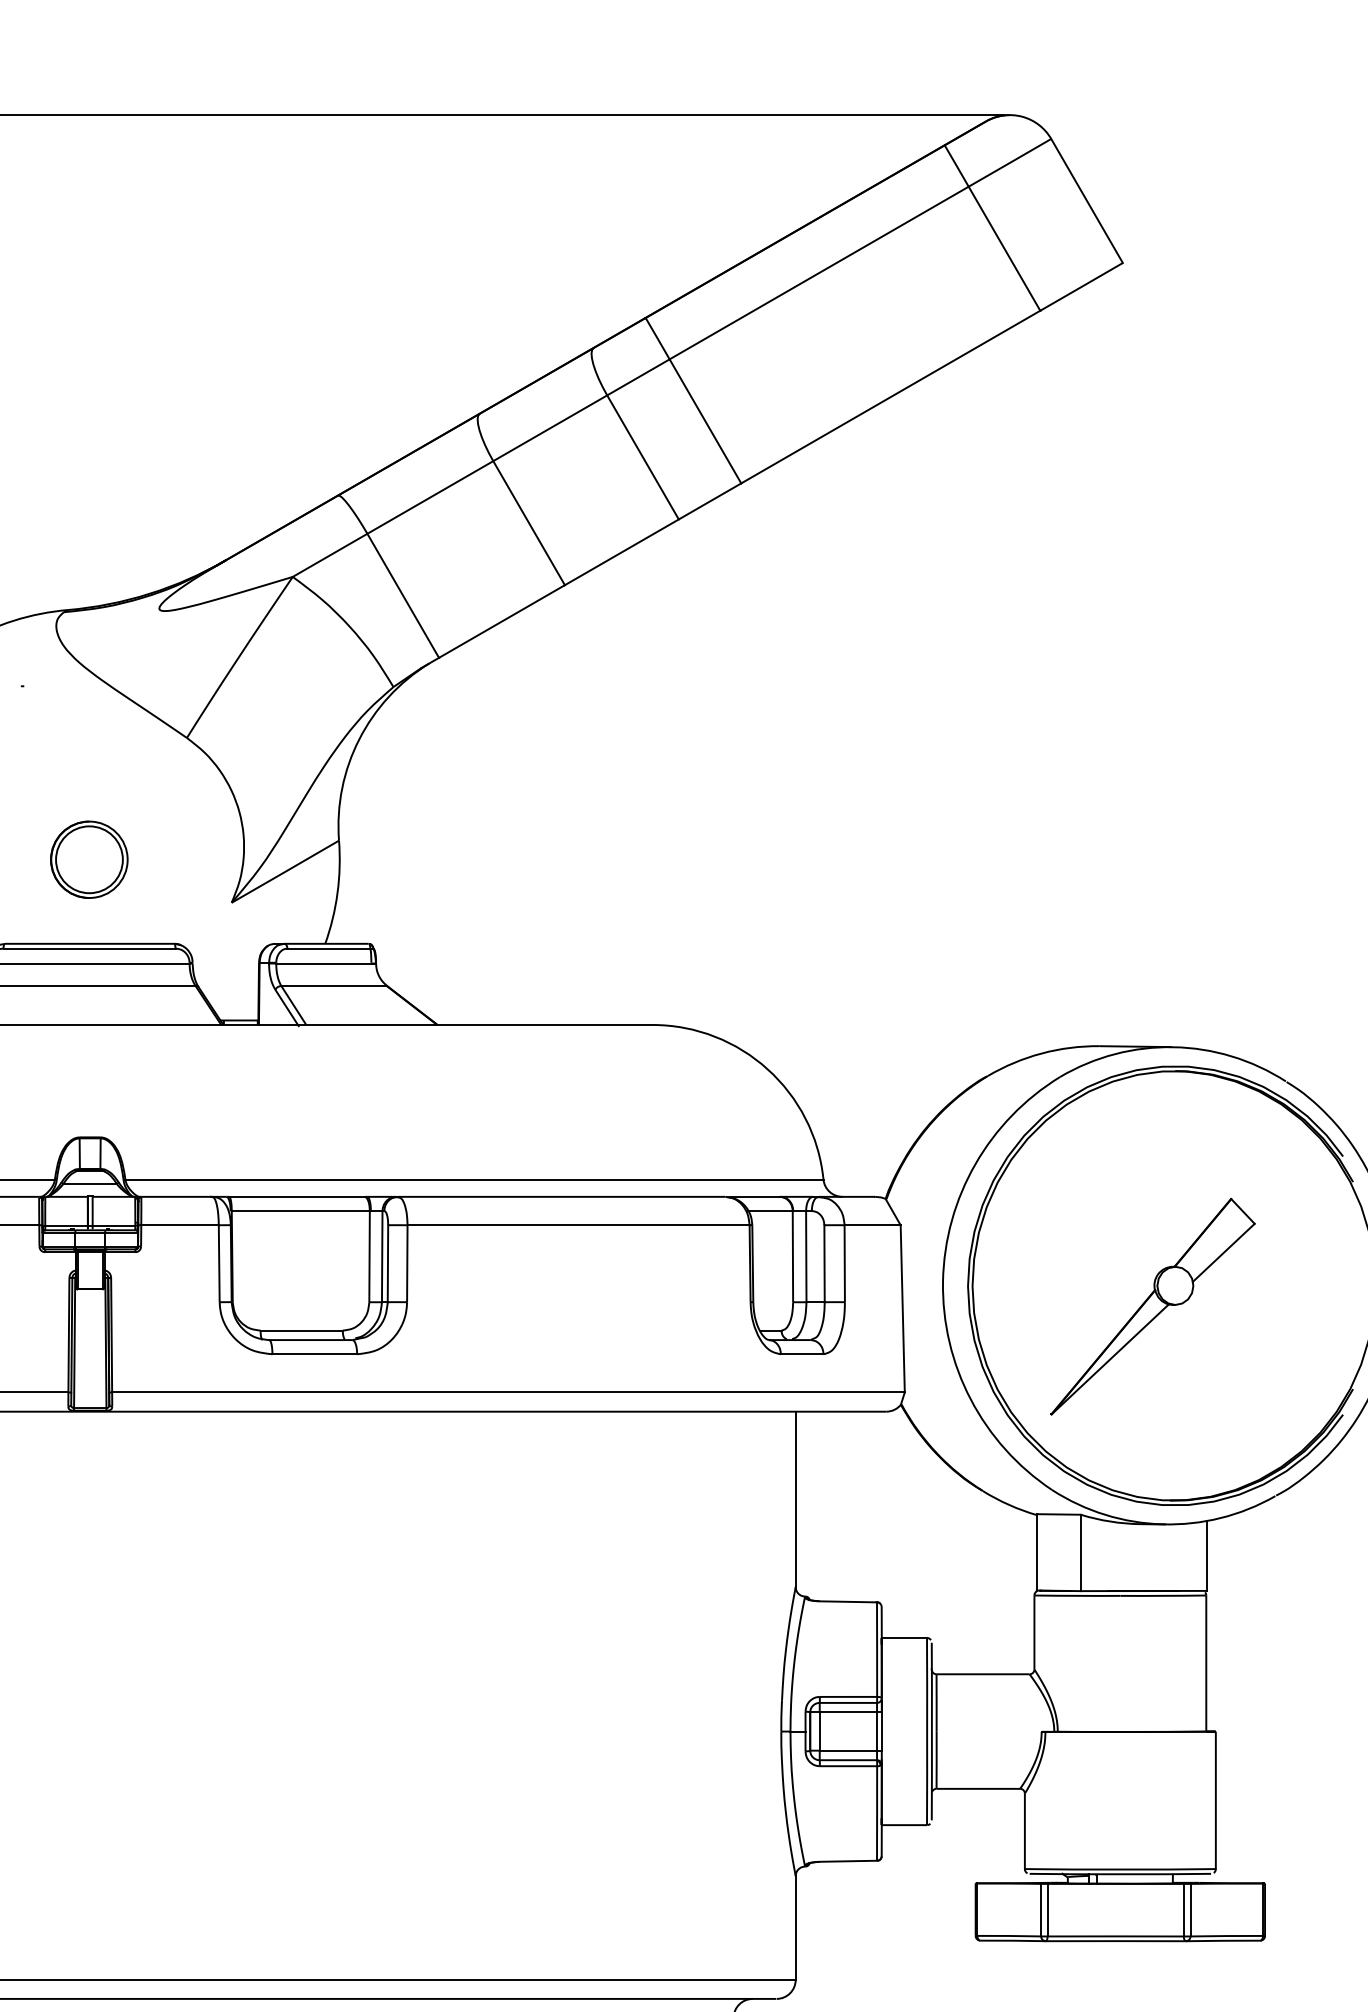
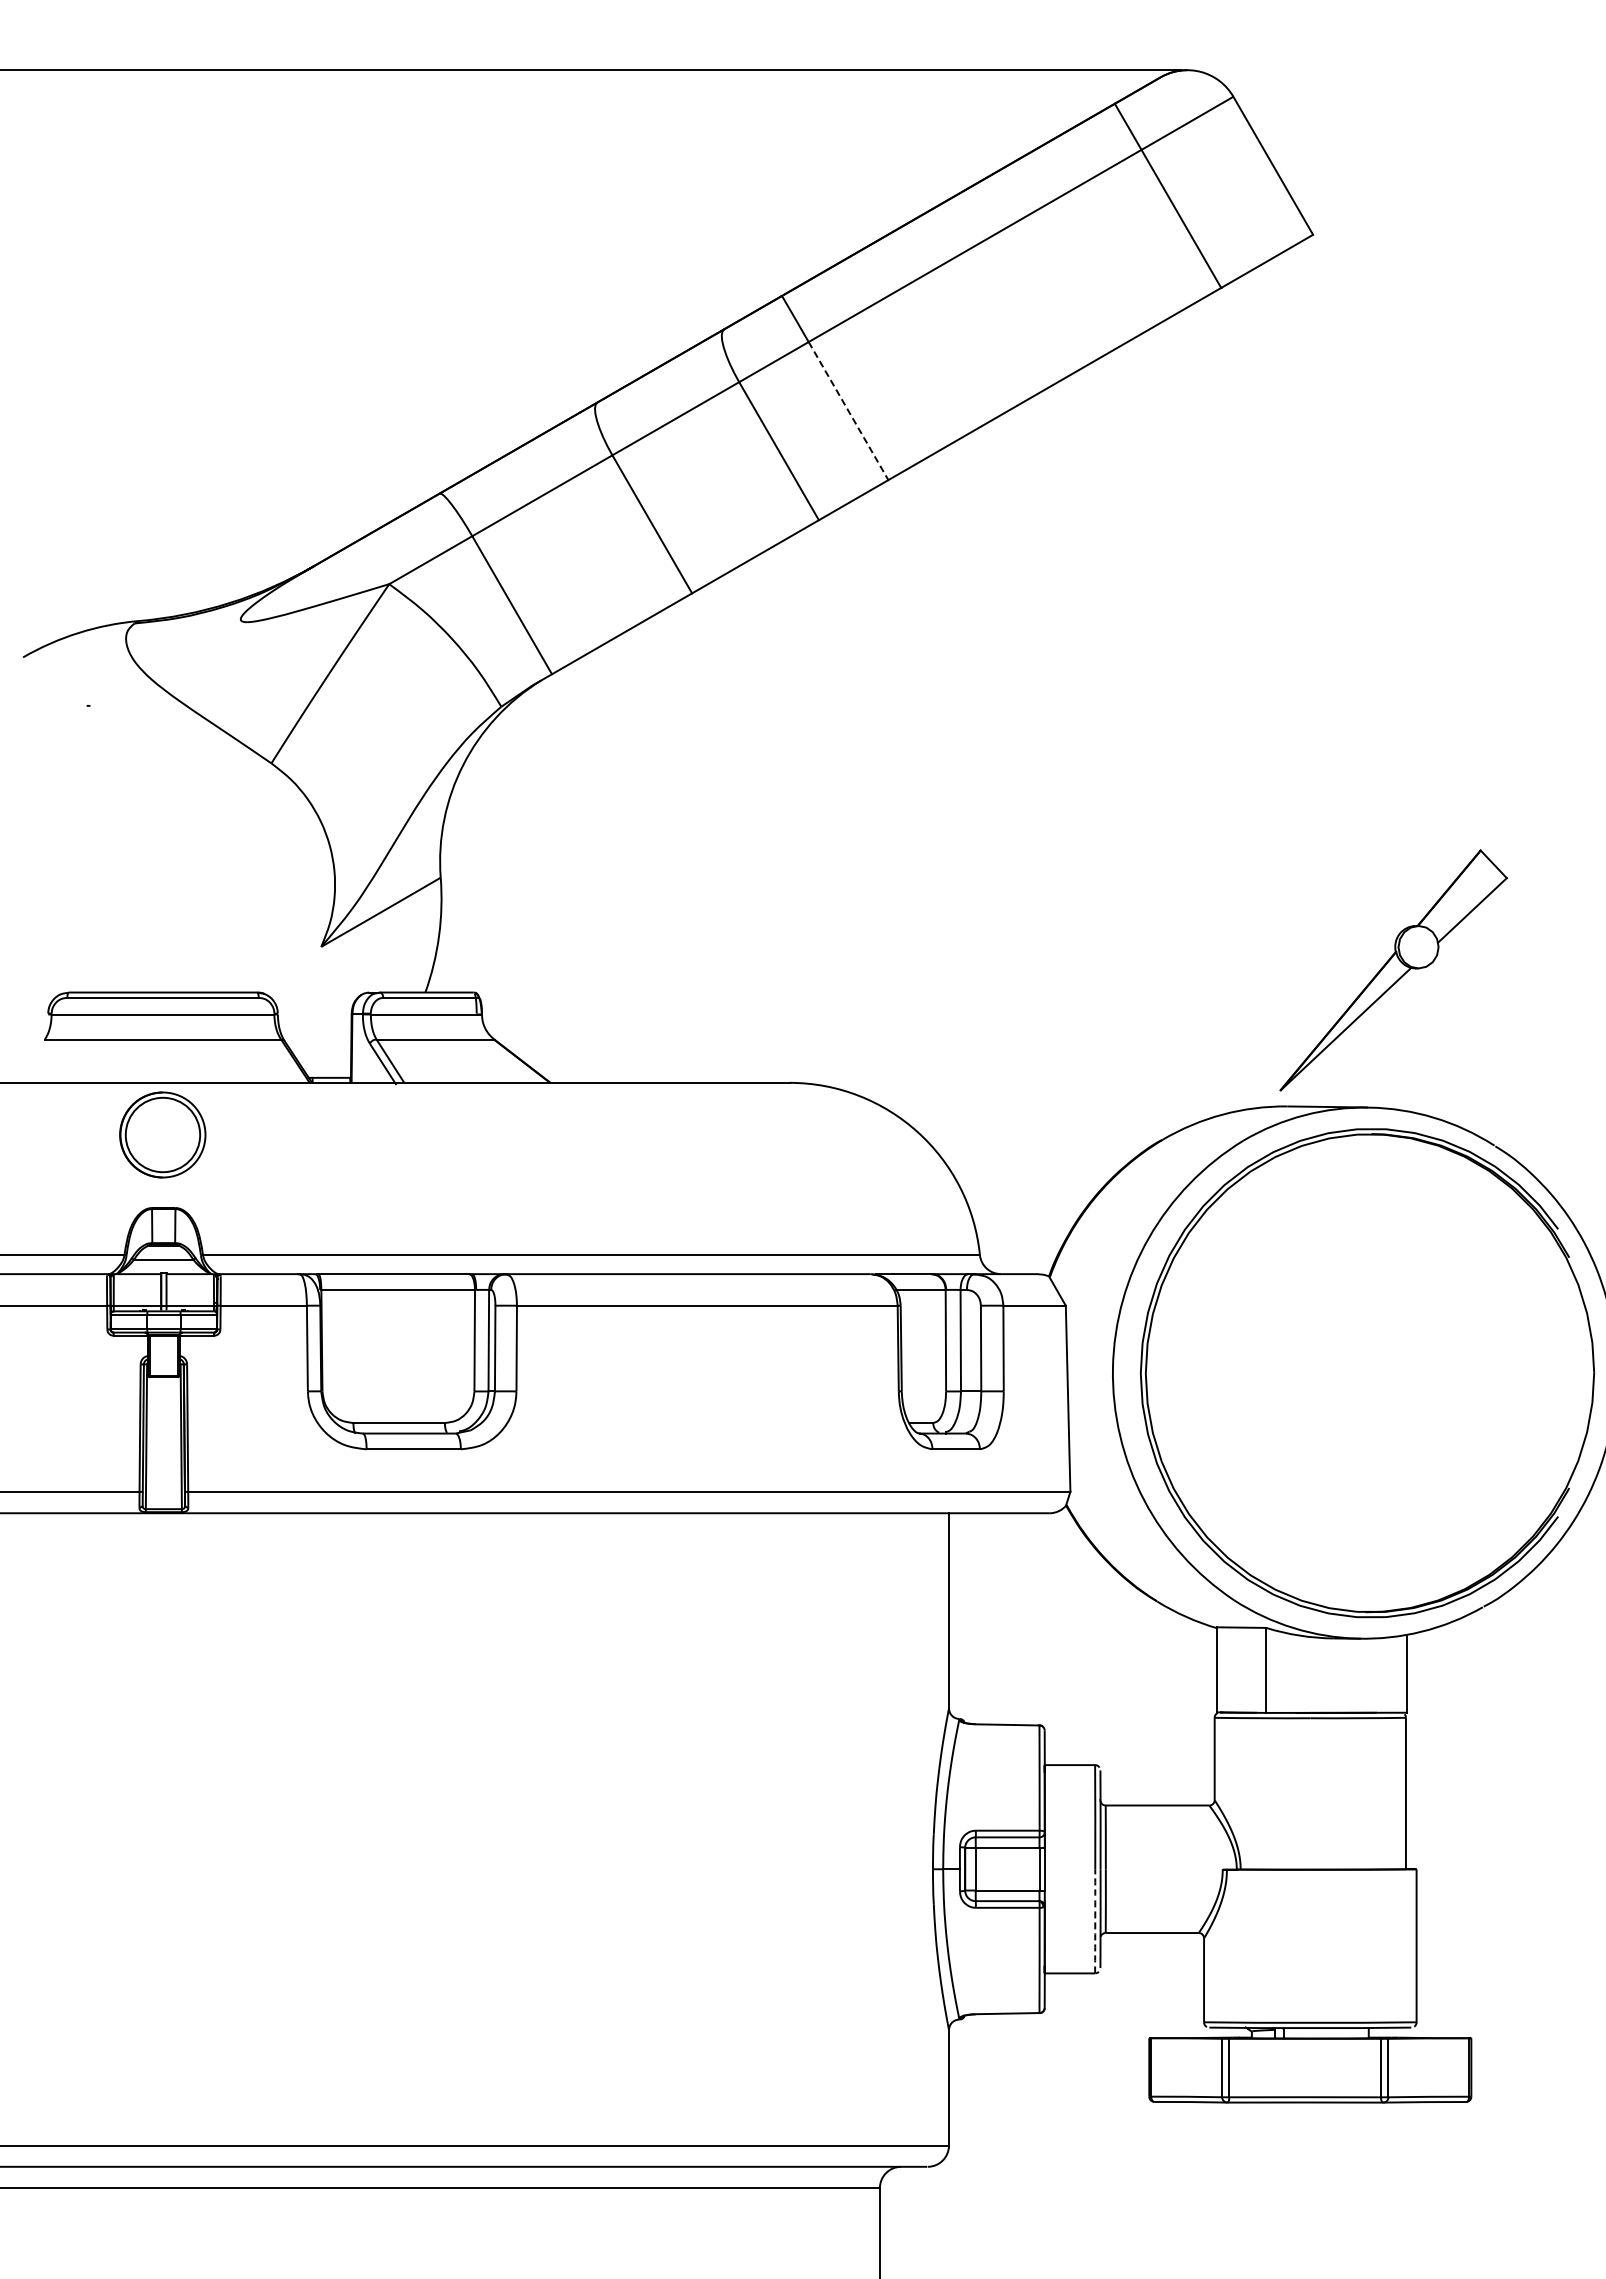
line: (705, 421) -> (848, 411), solid -> dashed
part: (89, 859) -> (162, 1134), moved
part: (1152, 1306) -> (1393, 970), moved
arc: (927, 1778) -> (1095, 1921), solid -> dashed

